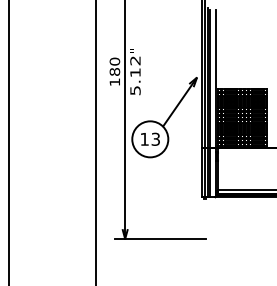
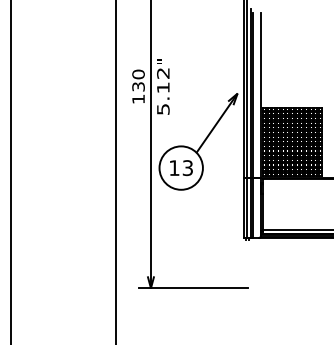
text: (114, 71) -> (138, 86), 180 -> 130

